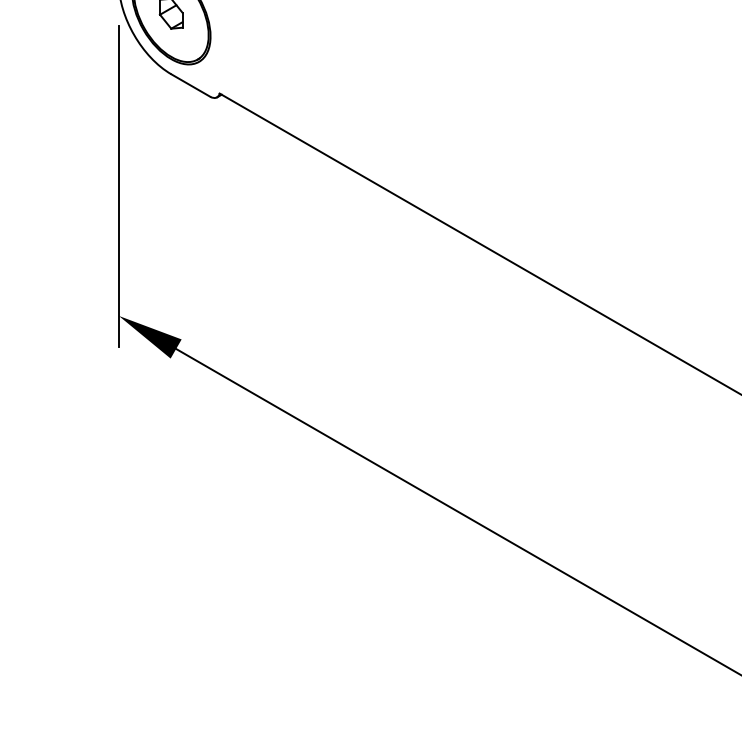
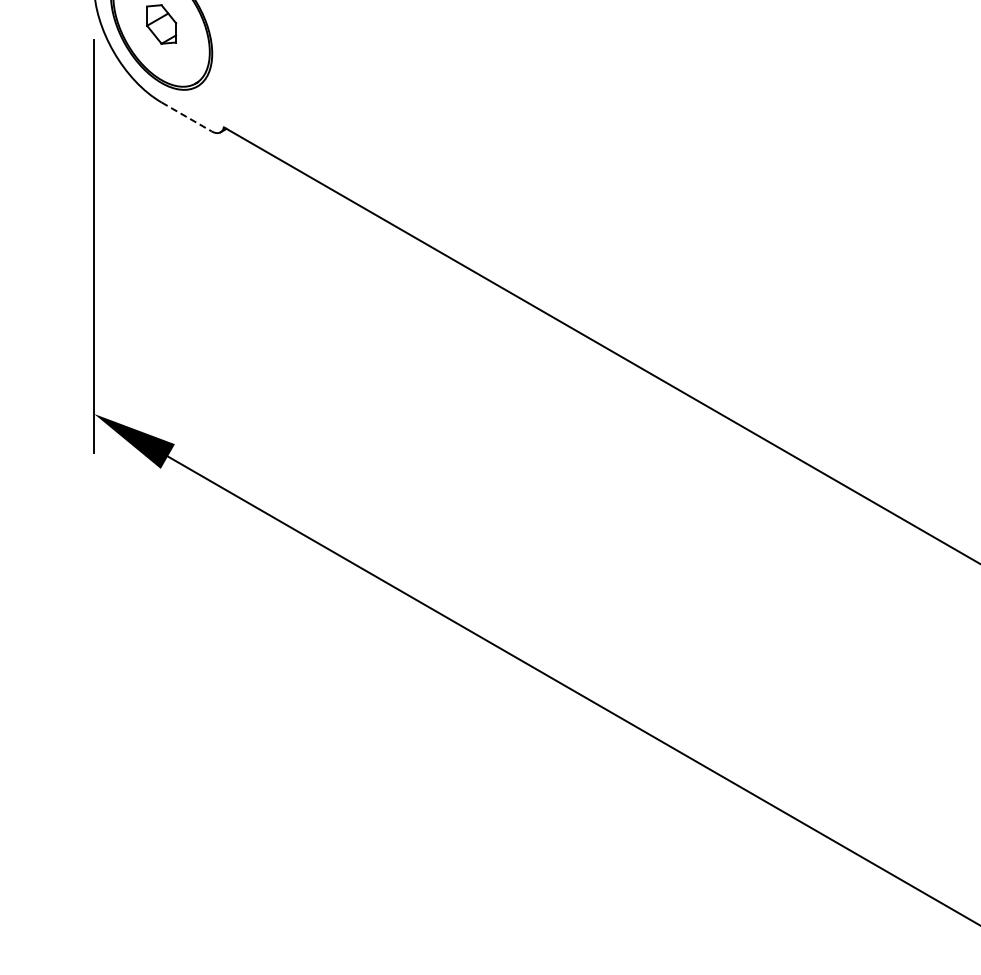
line: (190, 85) -> (186, 116), solid -> dashed

